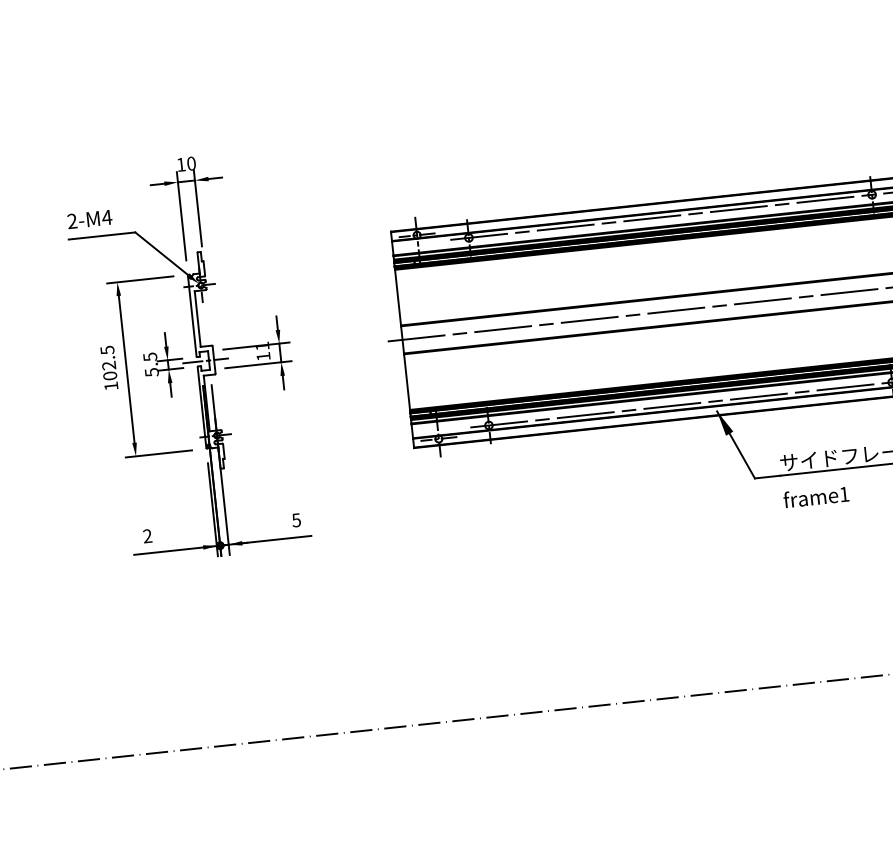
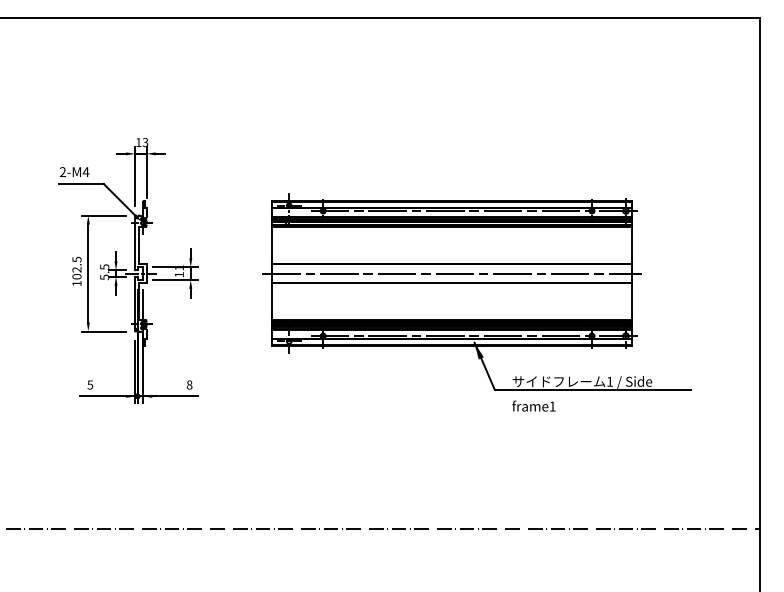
text: (191, 163) -> (145, 142), 10 -> 13
text: (296, 519) -> (189, 384), 5 -> 8
text: (147, 535) -> (90, 384), 2 -> 5

